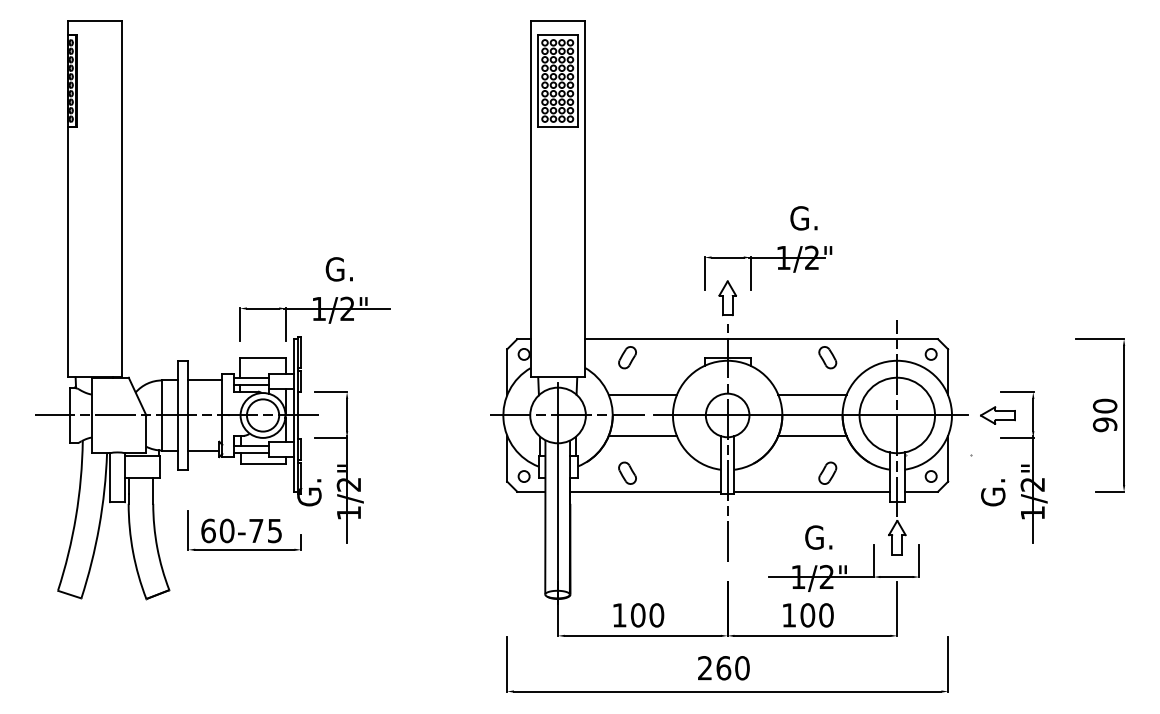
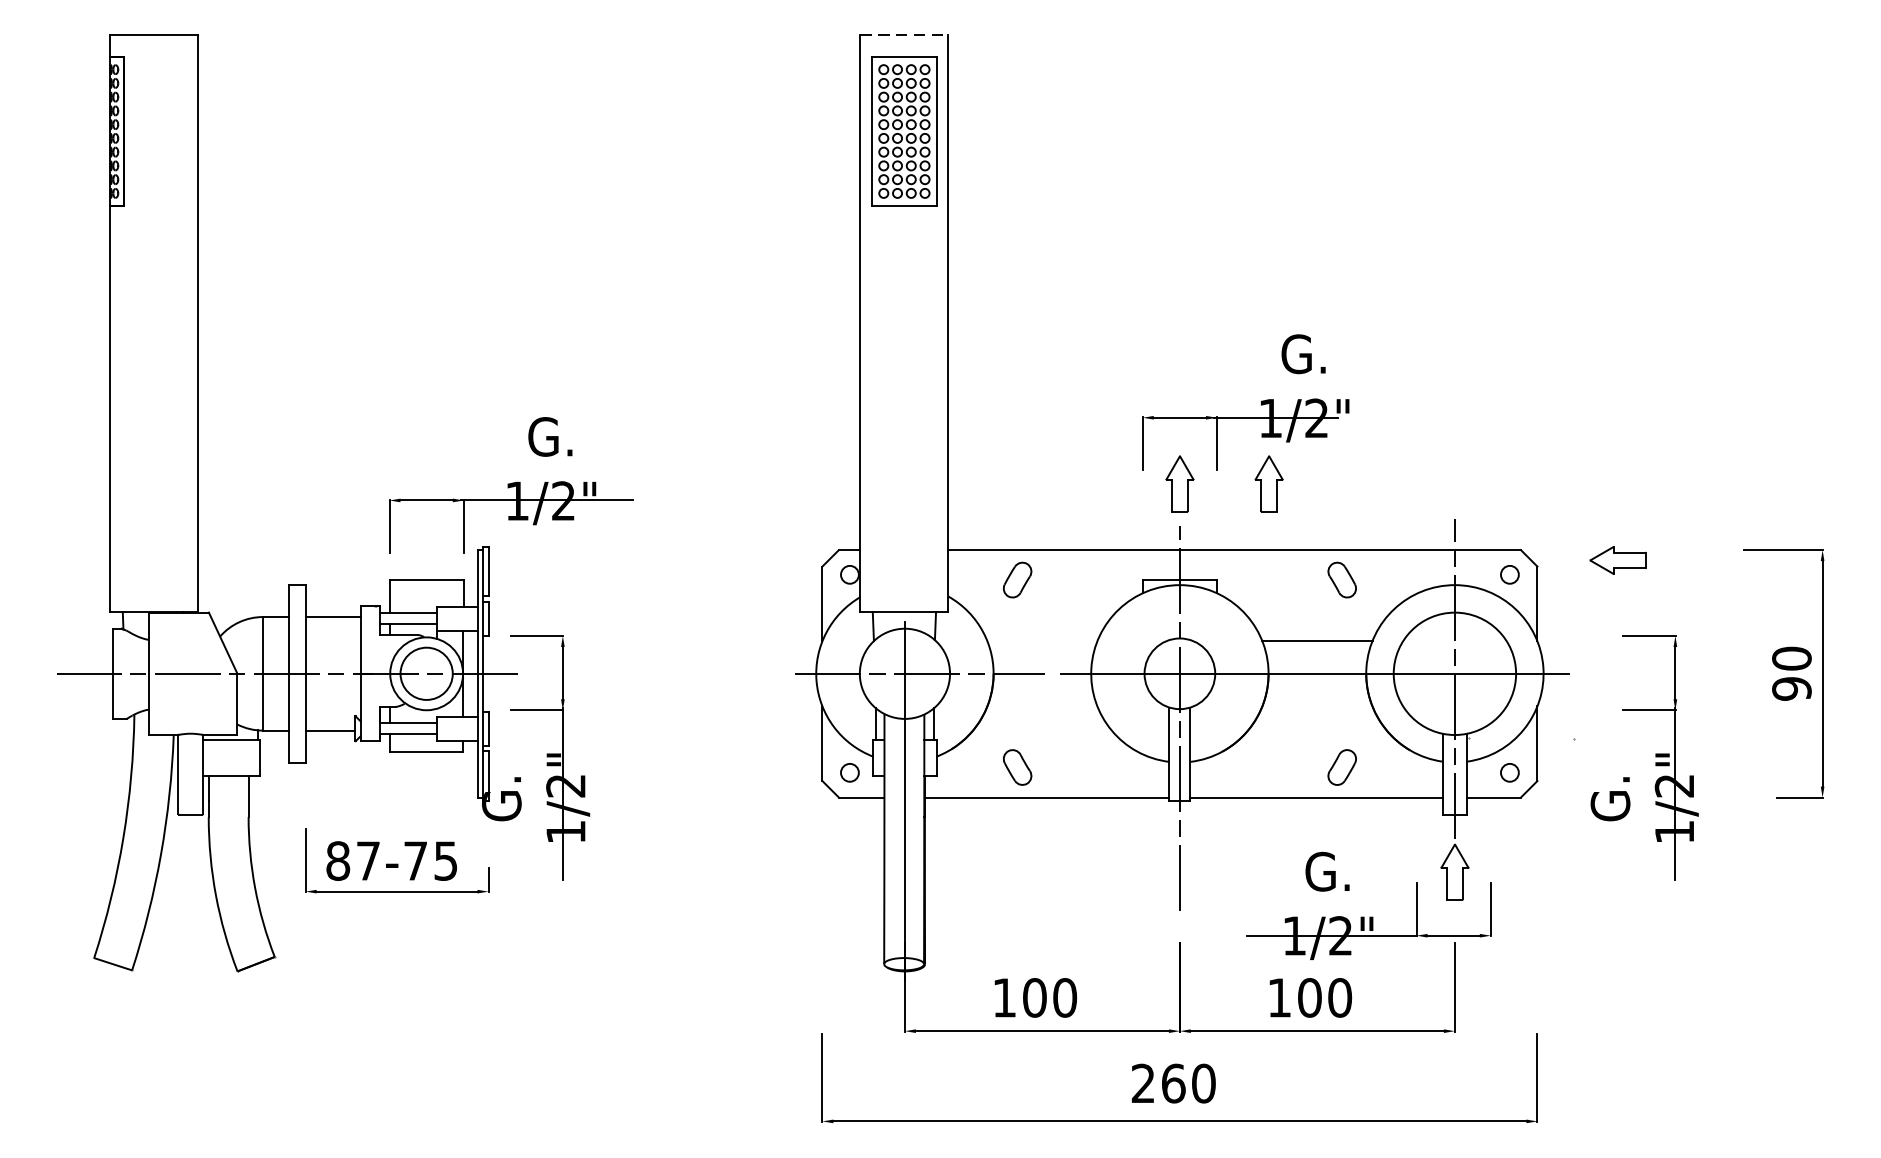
line: (558, 21) -> (905, 35), solid -> dashed
part: (782, 298) -> (1268, 484), added
line: (642, 395) -> (1041, 641), removed
part: (997, 415) -> (1617, 560), moved
line: (642, 435) -> (1041, 706), removed
line: (812, 435) -> (1317, 706), removed
text: (217, 530) -> (352, 860), 60-75 -> 87-75

